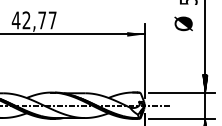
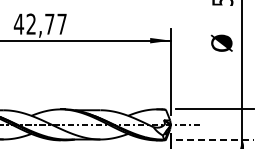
text: (183, 23) -> (221, 42), moved
hatch: (205, 83) -> (242, 98), removed
line: (182, 118) -> (215, 140), solid -> dashed

